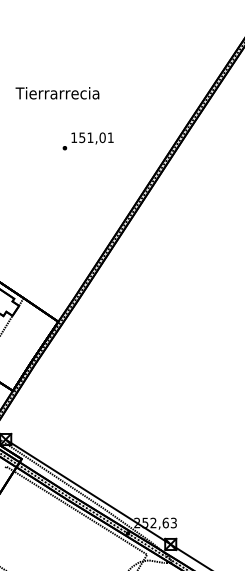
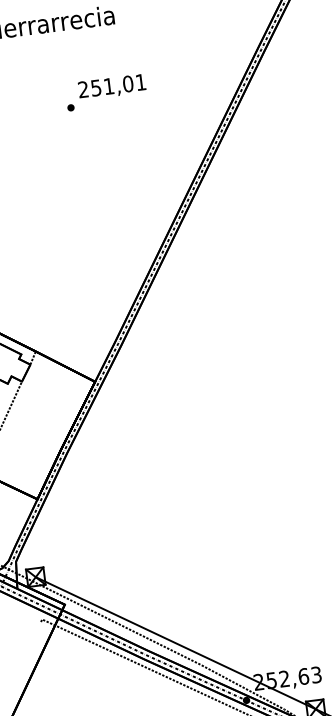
text: (74, 137) -> (83, 89), 151,01 -> 251,01

